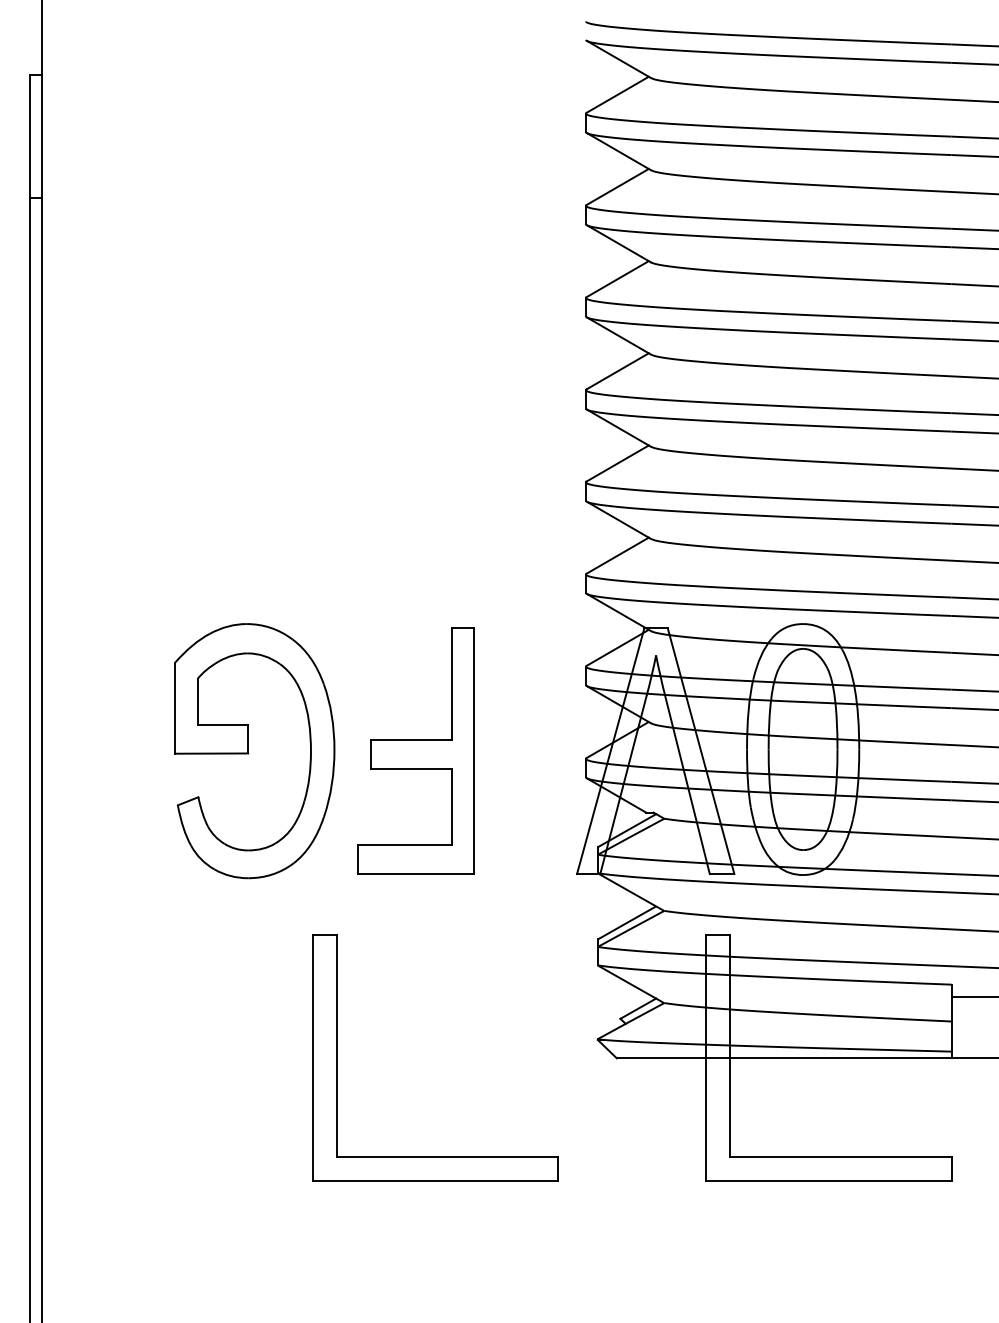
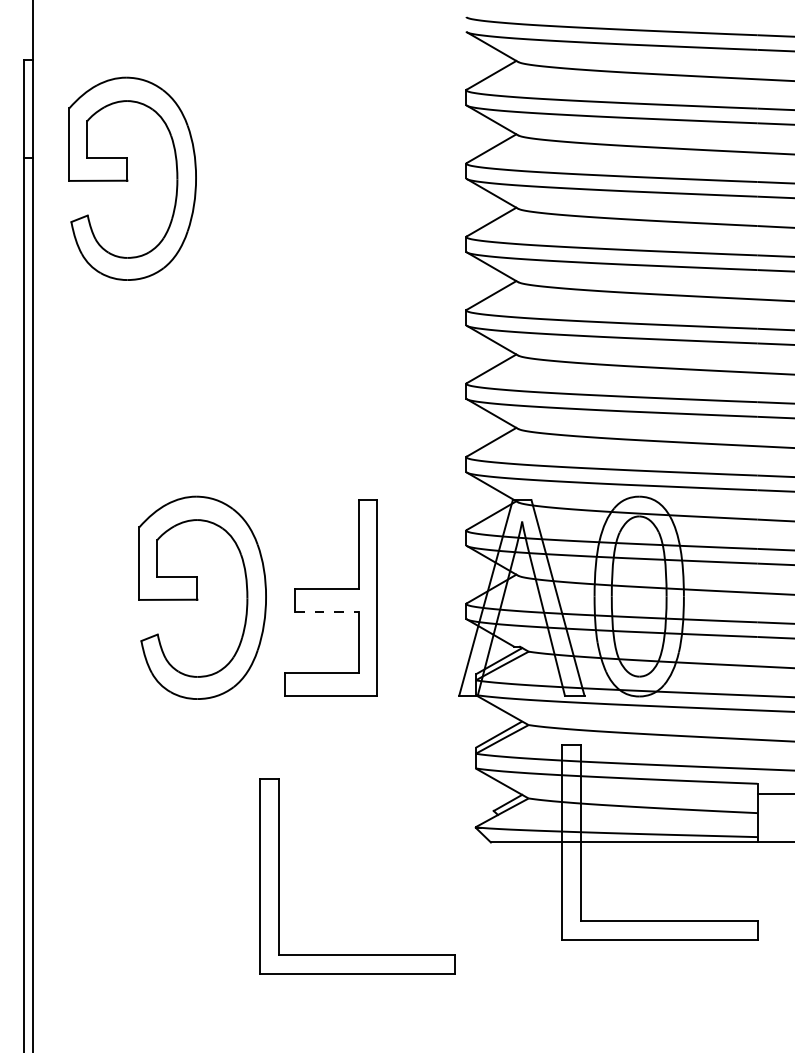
part: (166, 224) -> (132, 178), added
line: (411, 769) -> (327, 612), solid -> dashed
part: (337, 1058) -> (279, 876), moved

